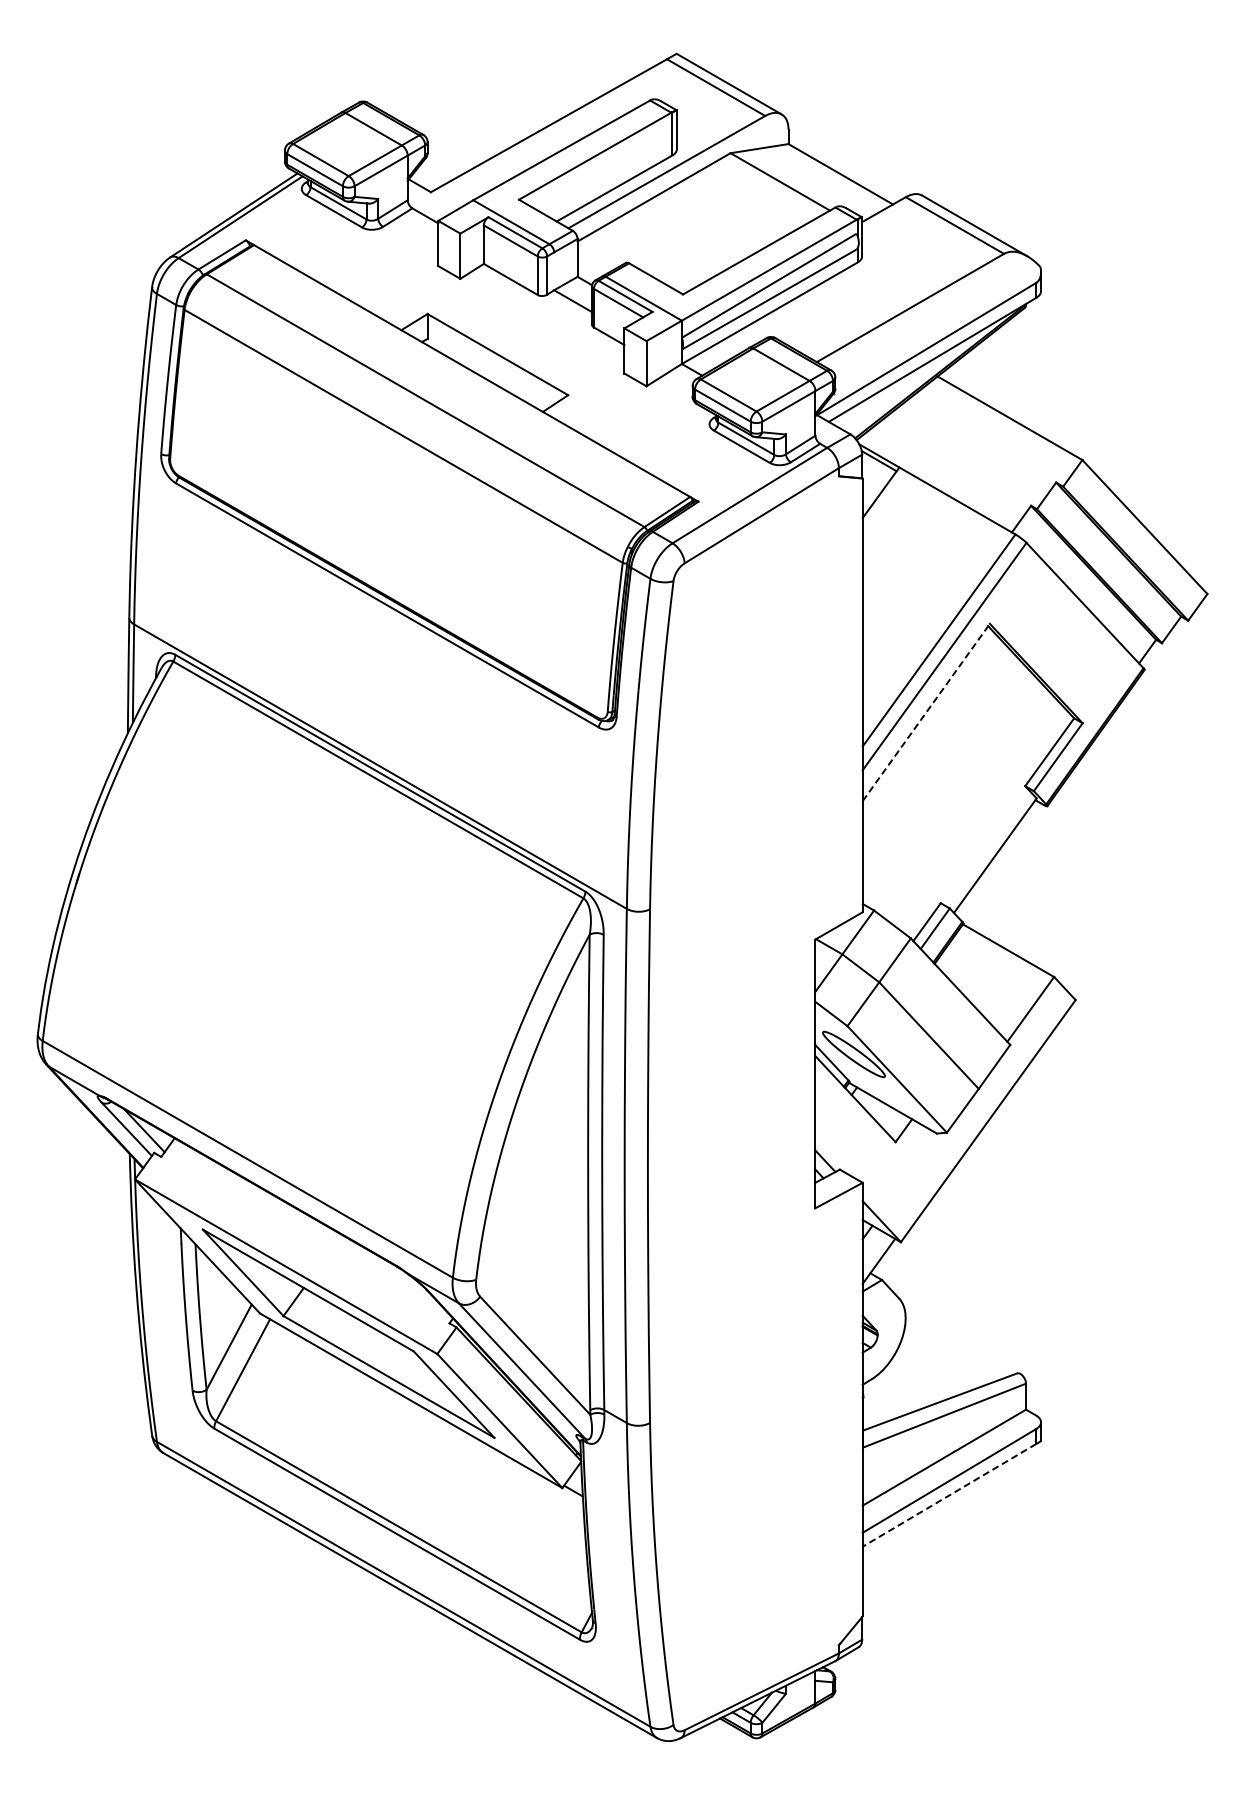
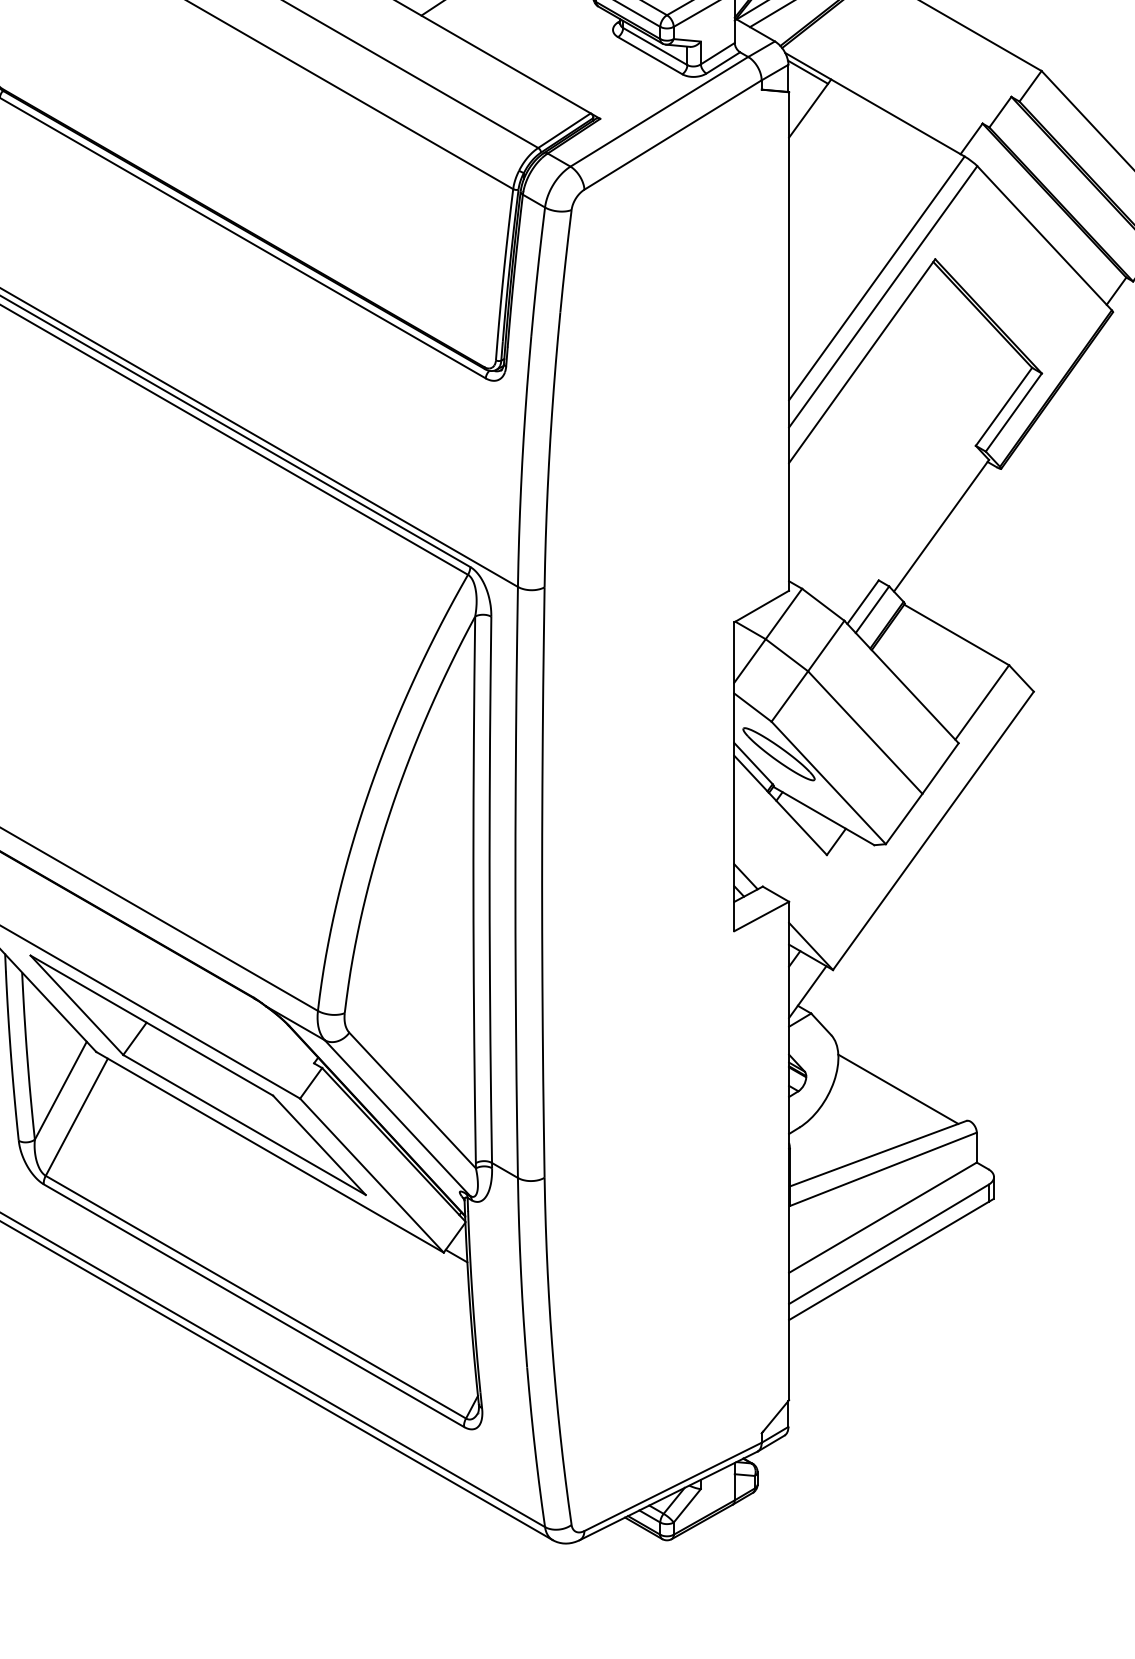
line: (926, 712) -> (862, 361), dashed -> solid
line: (957, 1345) -> (898, 1088), added
line: (949, 1495) -> (888, 1261), dashed -> solid

